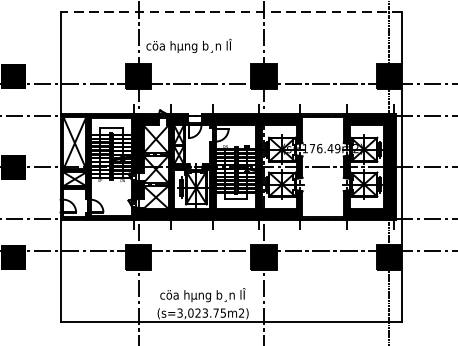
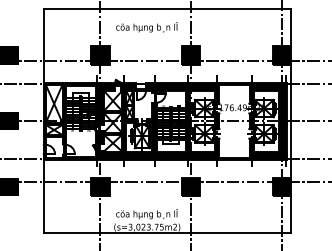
line: (231, 13) -> (167, 9), dashed -> solid
text: (188, 46) -> (146, 27), moved

